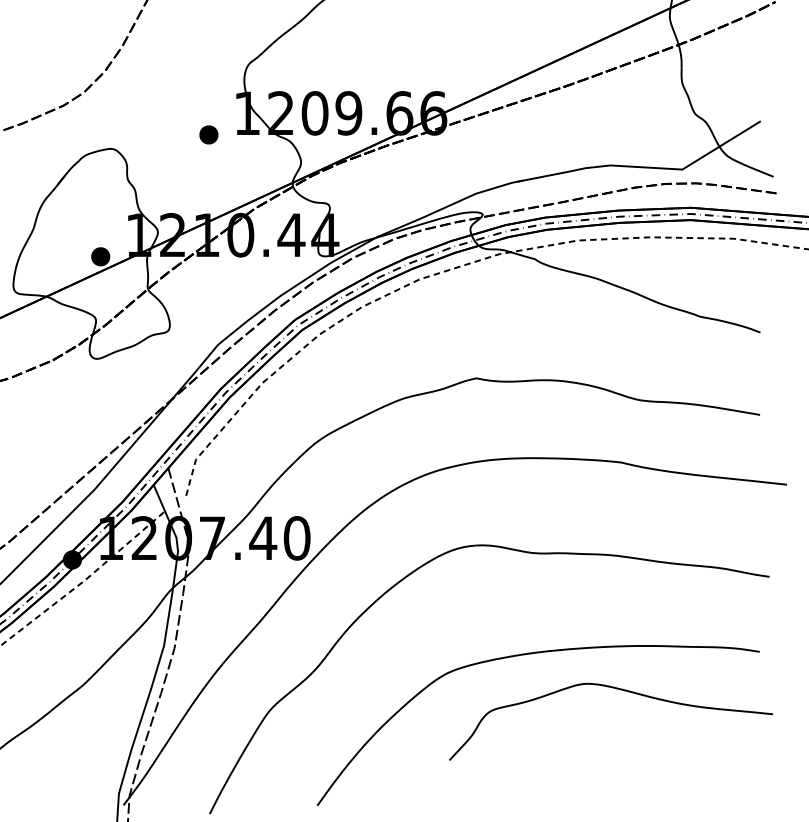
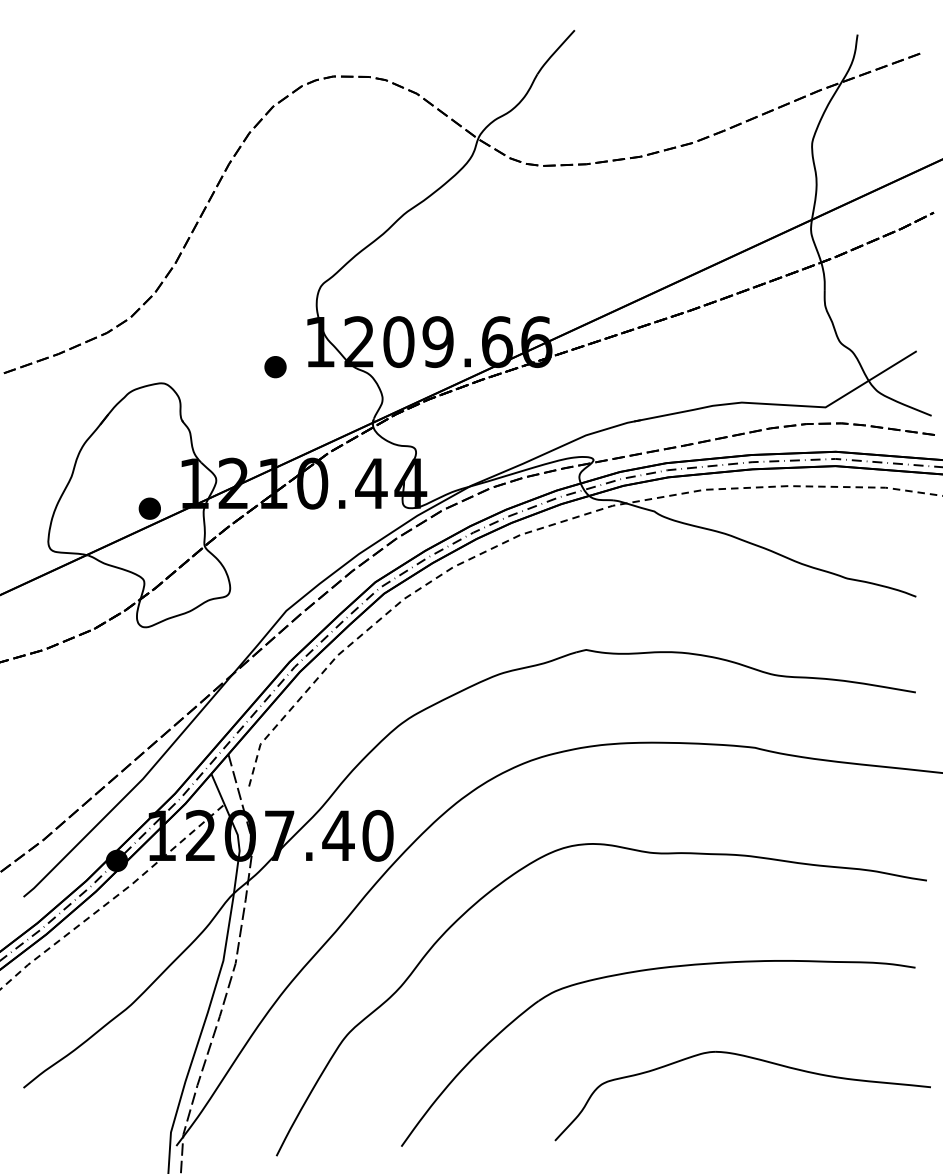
part: (620, 690) -> (753, 1059), moved

